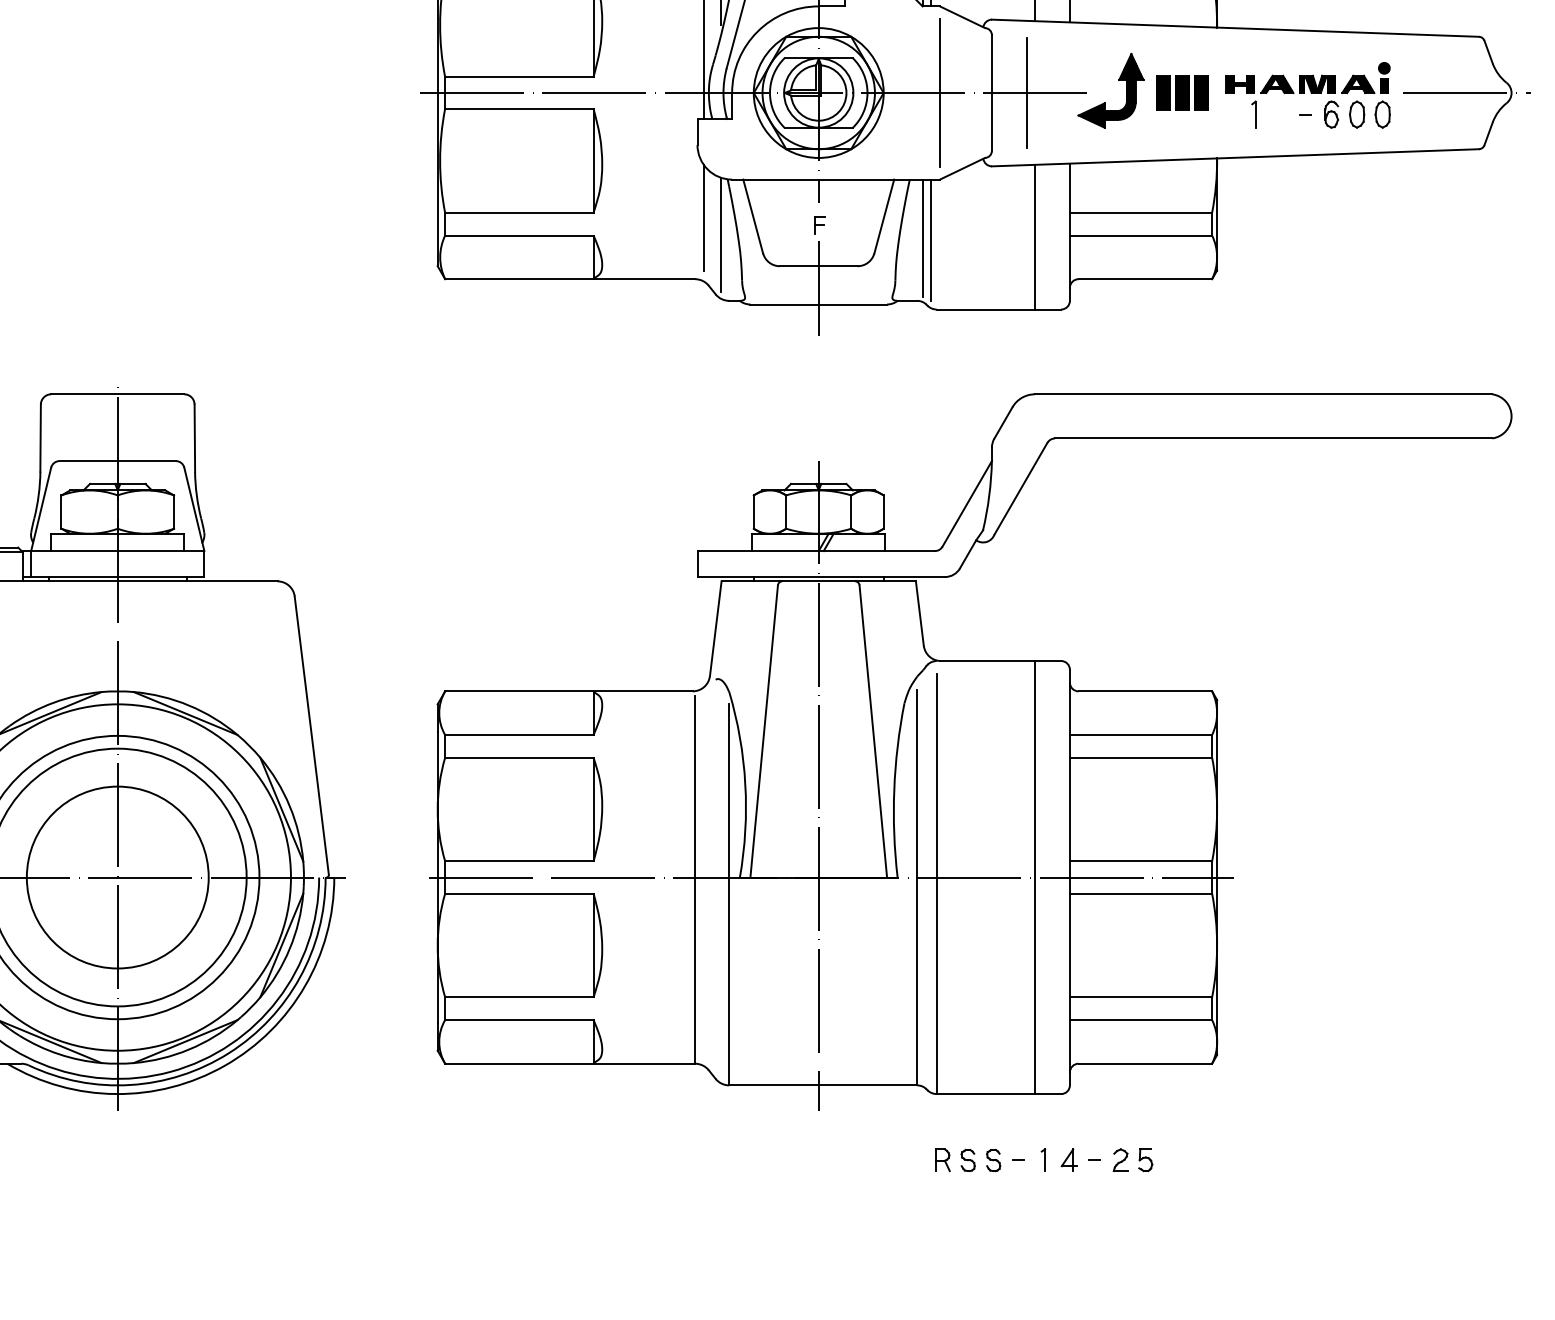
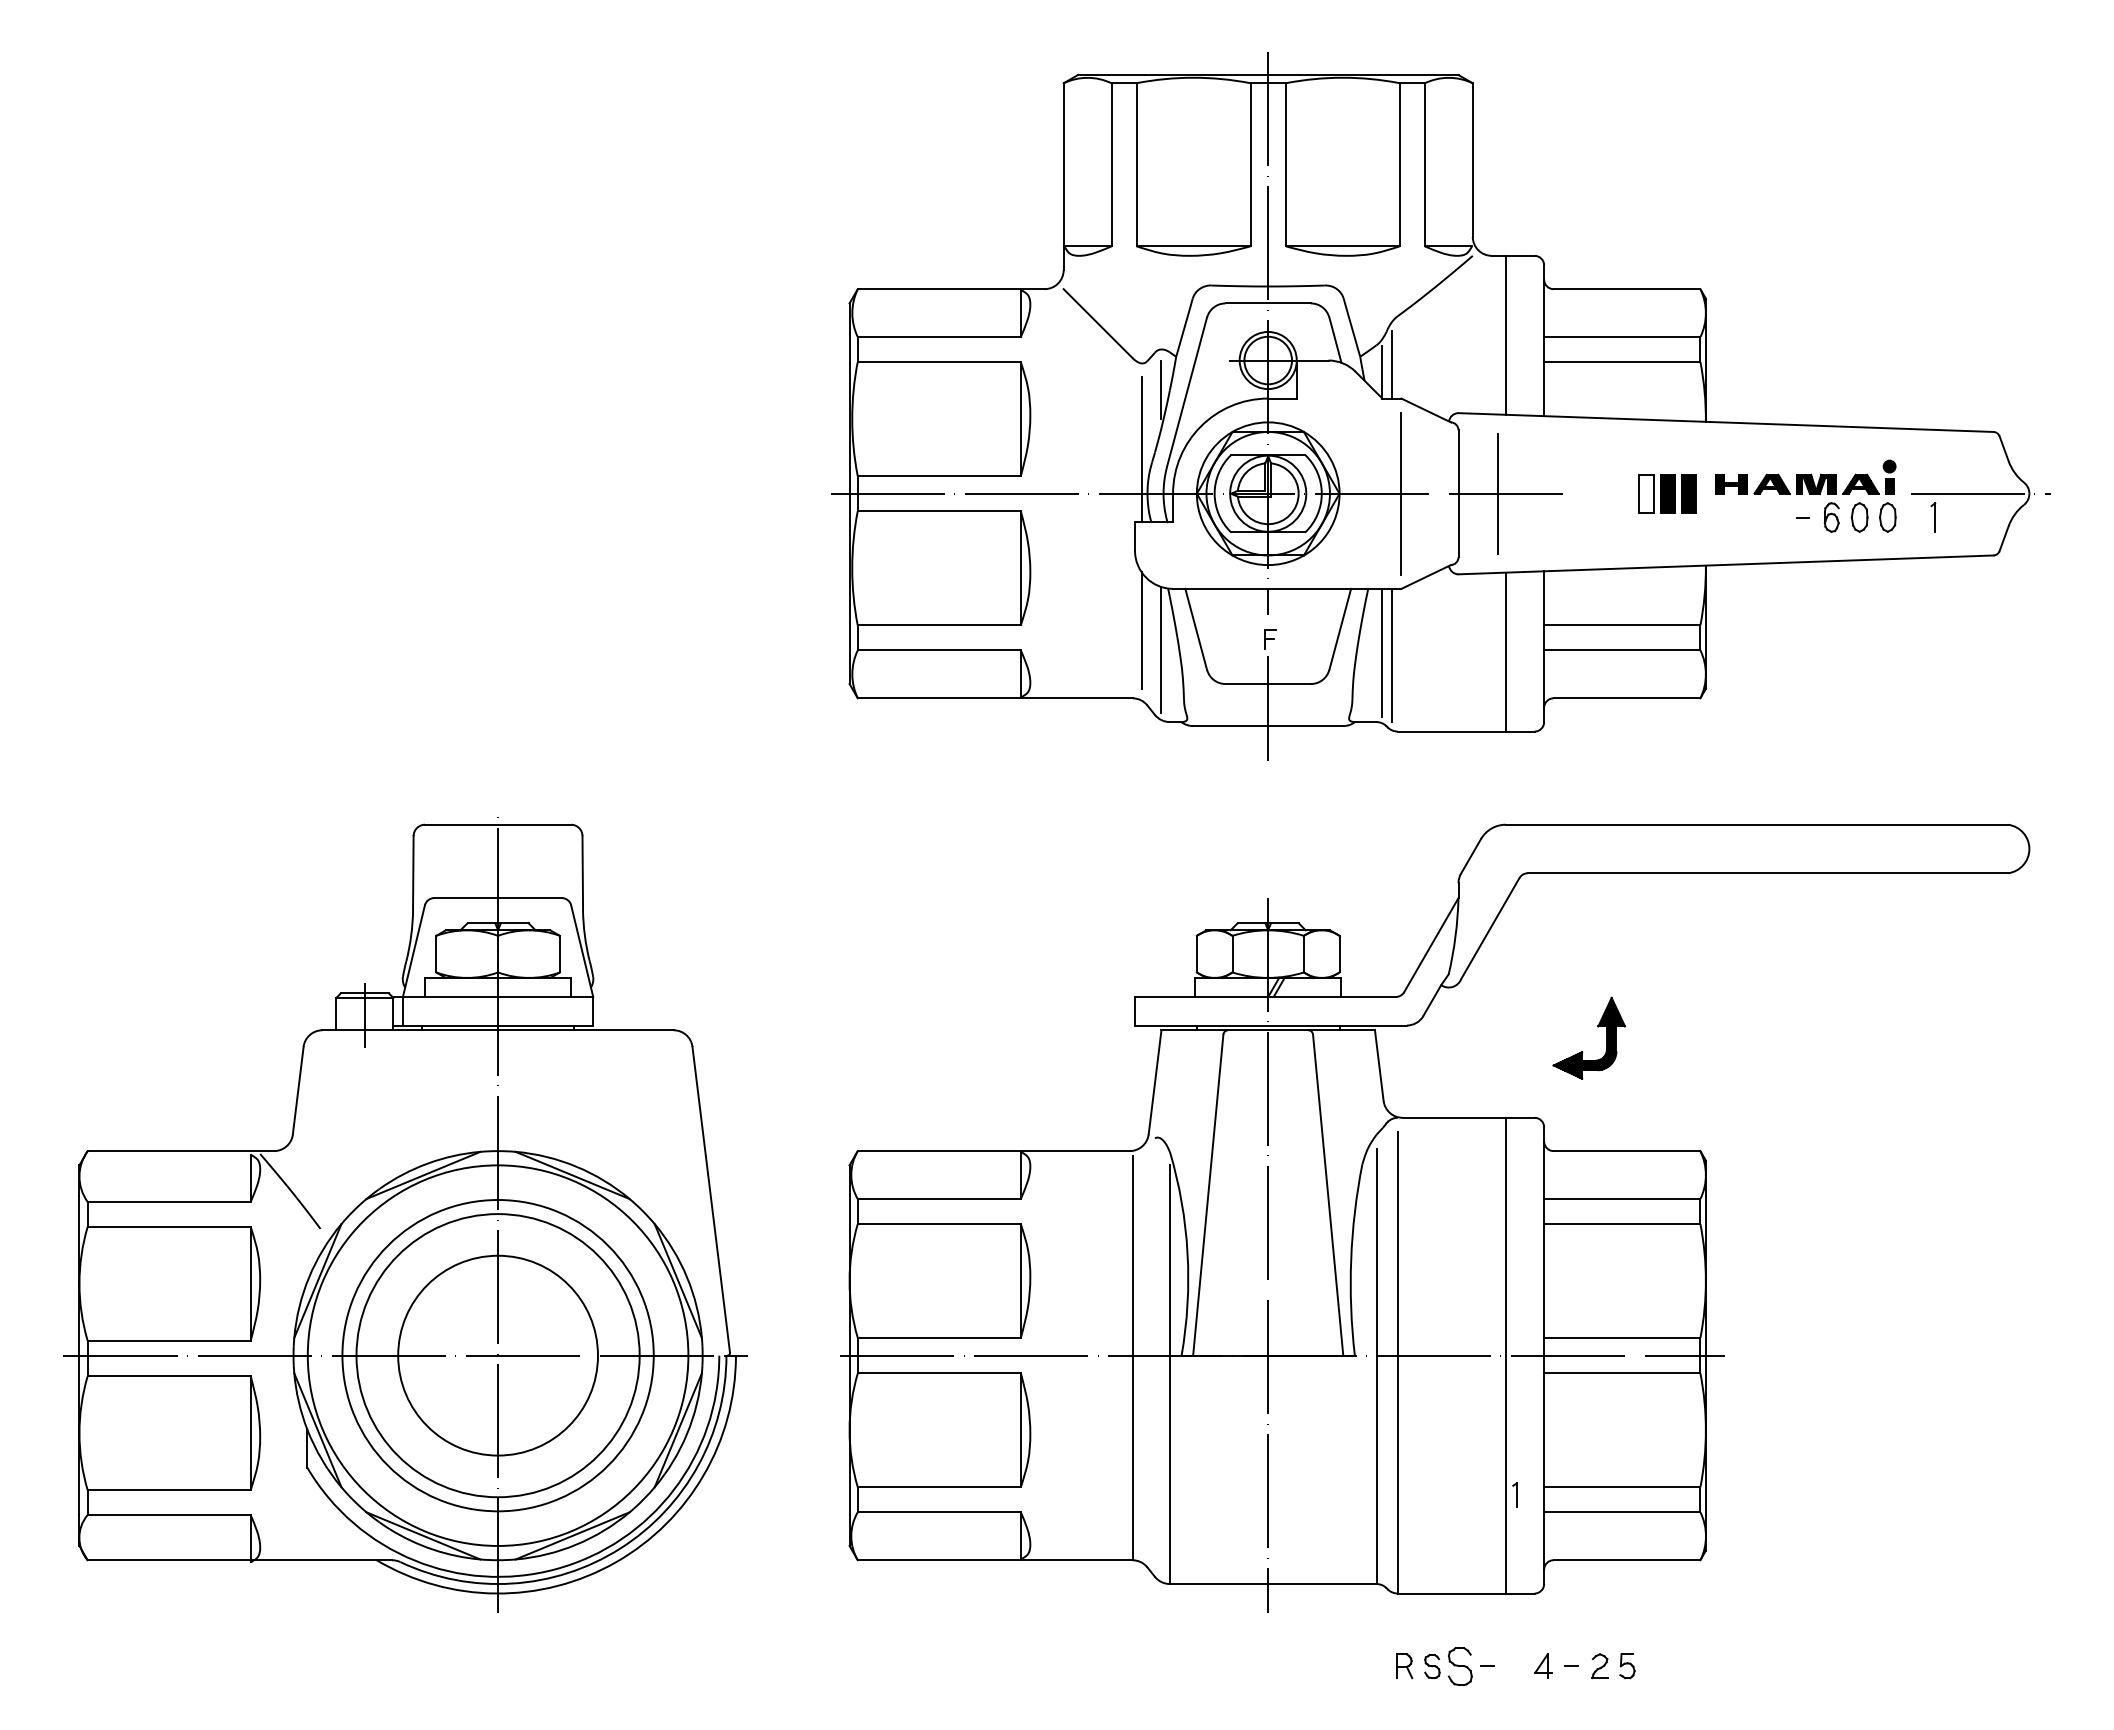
part: (1118, 80) -> (1597, 1027), moved
hatch: (1162, 92) -> (1645, 493), removed
part: (1254, 114) -> (1933, 517), moved
part: (1042, 1159) -> (1514, 1494), moved
part: (993, 1160) -> (1460, 1666), size x1.6

